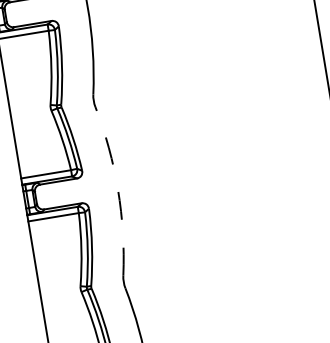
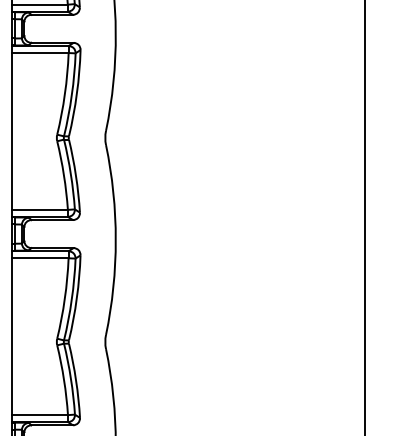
arc: (117, 190) -> (115, 240), dashed -> solid

